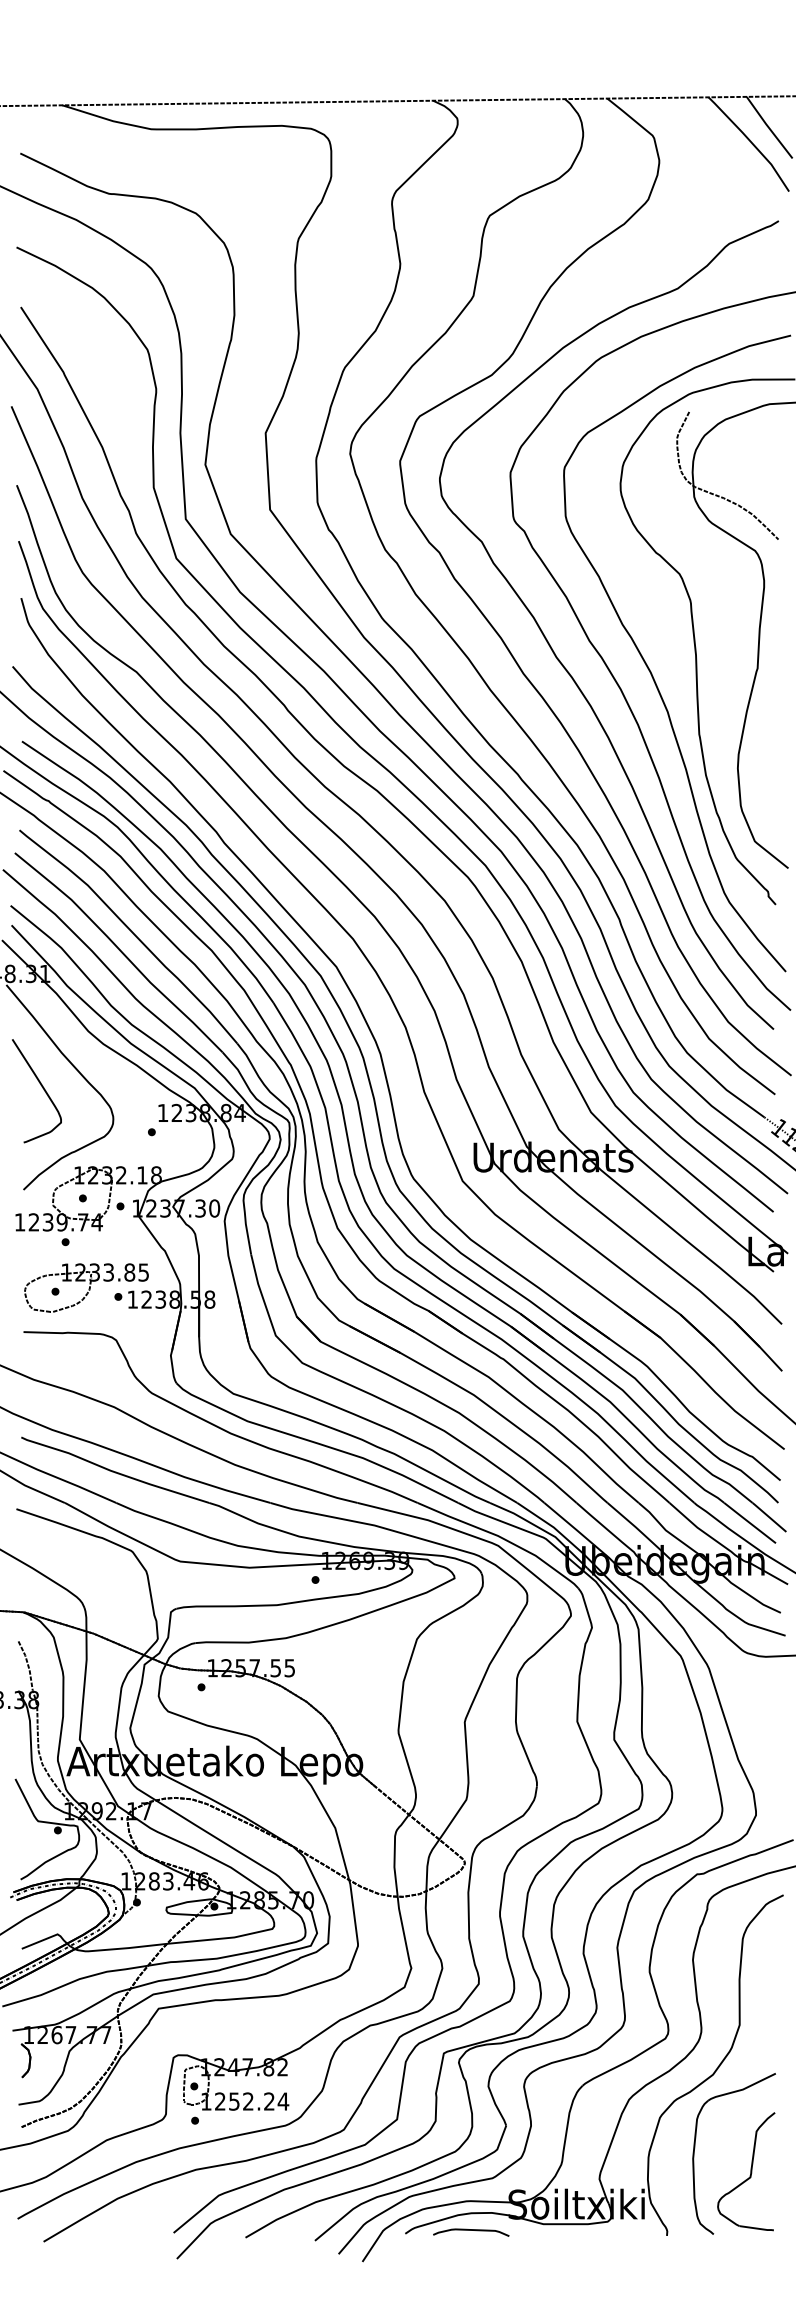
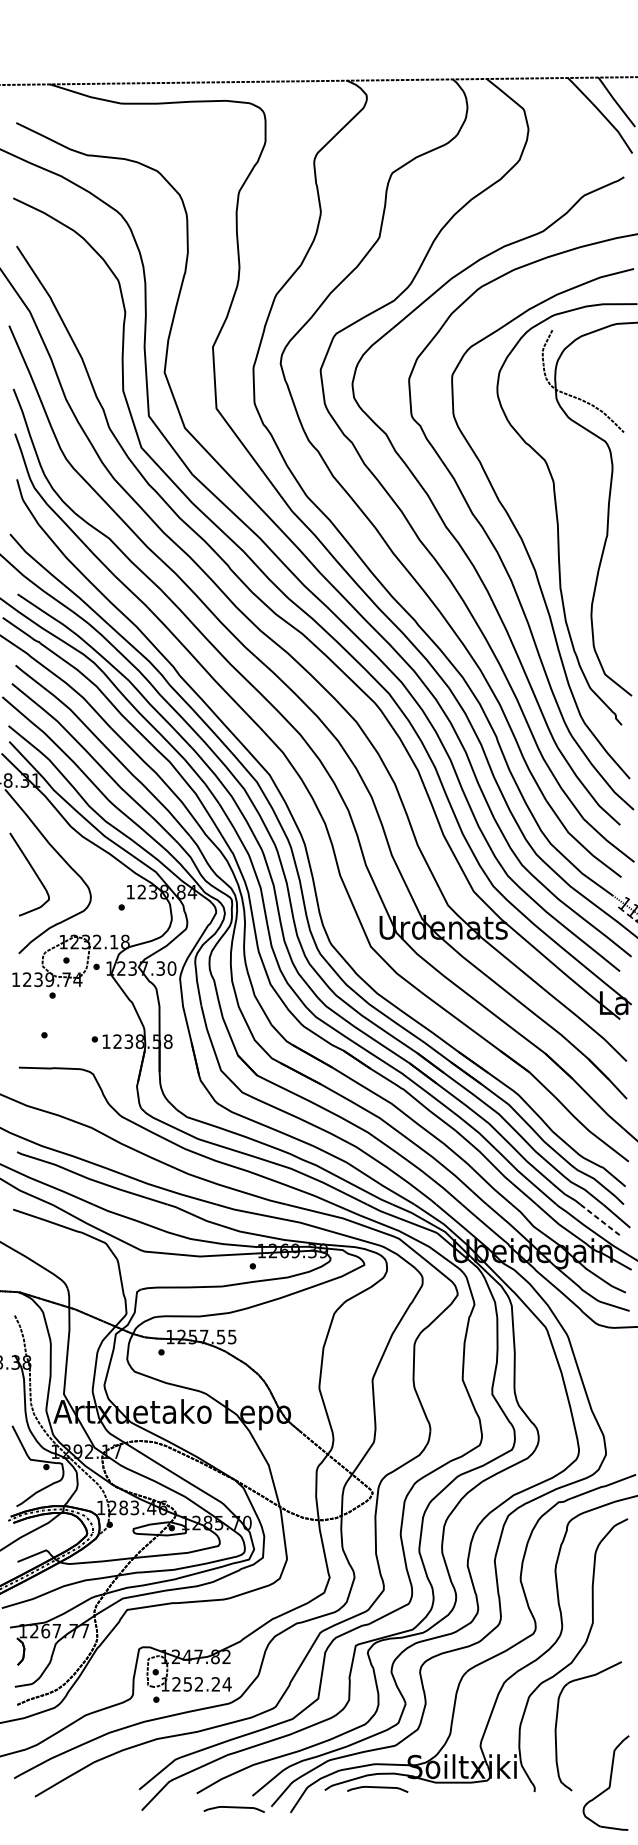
part: (86, 1287) -> (69, 1031), removed
line: (749, 1522) -> (600, 1220), solid -> dashed
part: (746, 2171) -> (606, 1782), moved
curve: (292, 2255) -> (234, 1807), added

